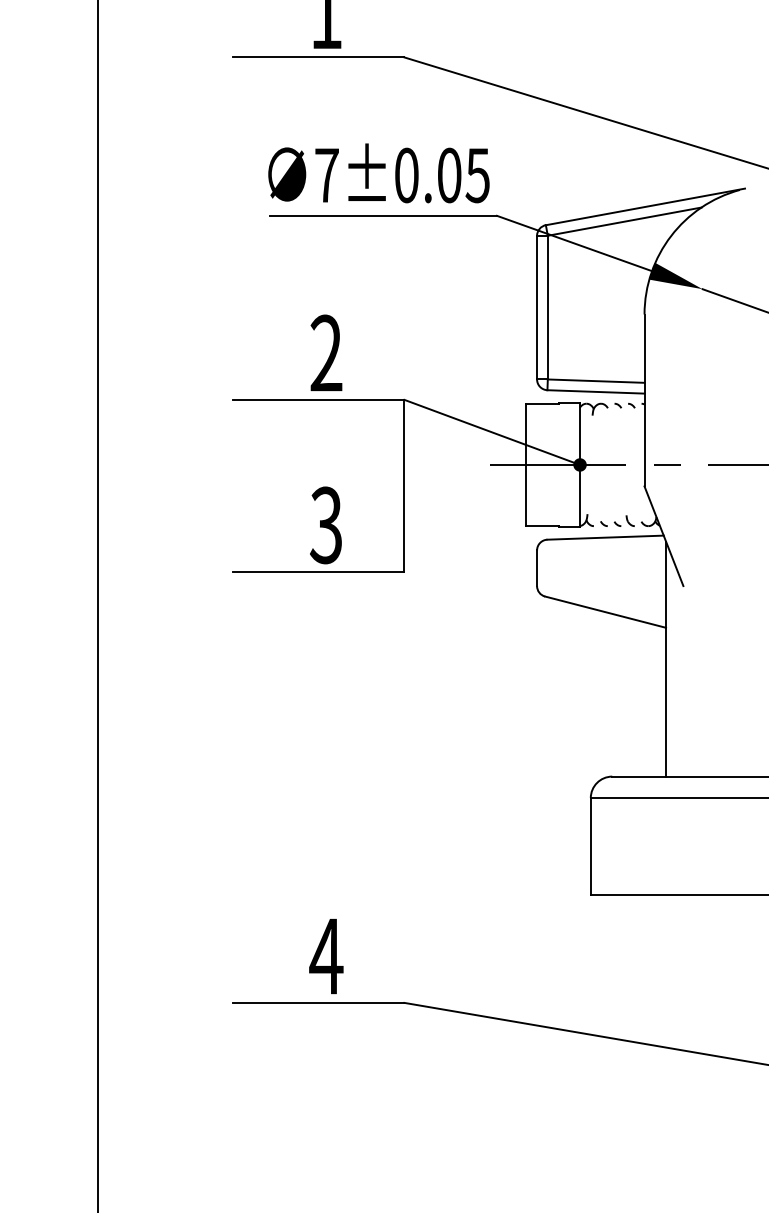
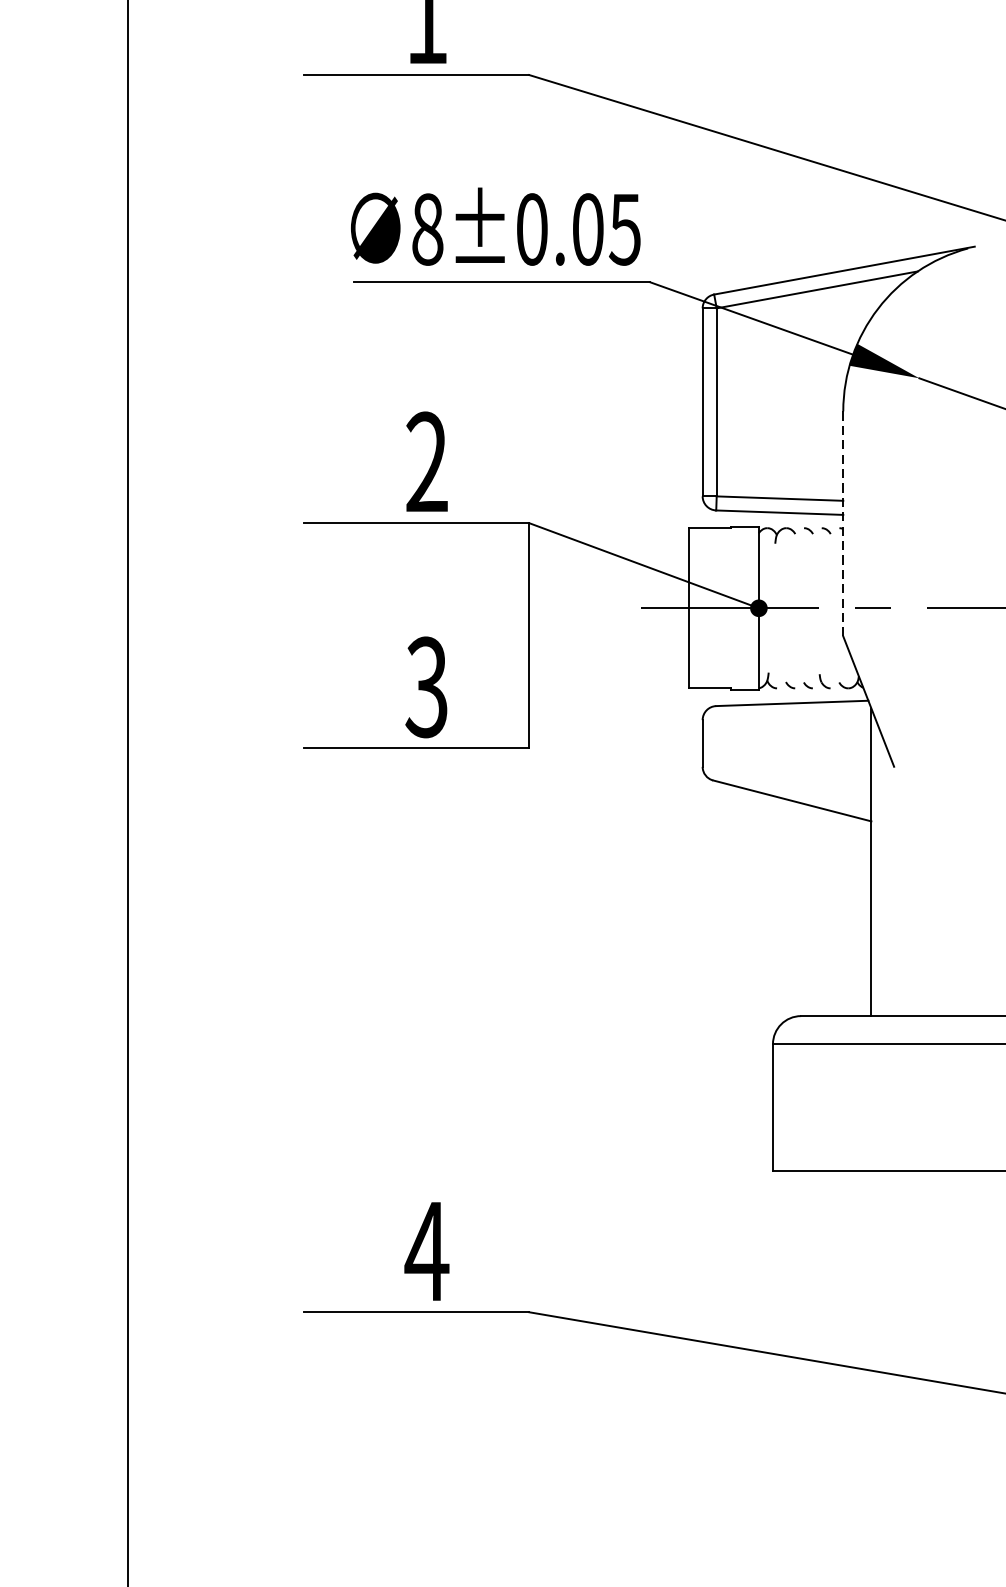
text: (326, 175) -> (427, 229), 7±0.05 -> 8±0.05
line: (644, 400) -> (843, 523), solid -> dashed

